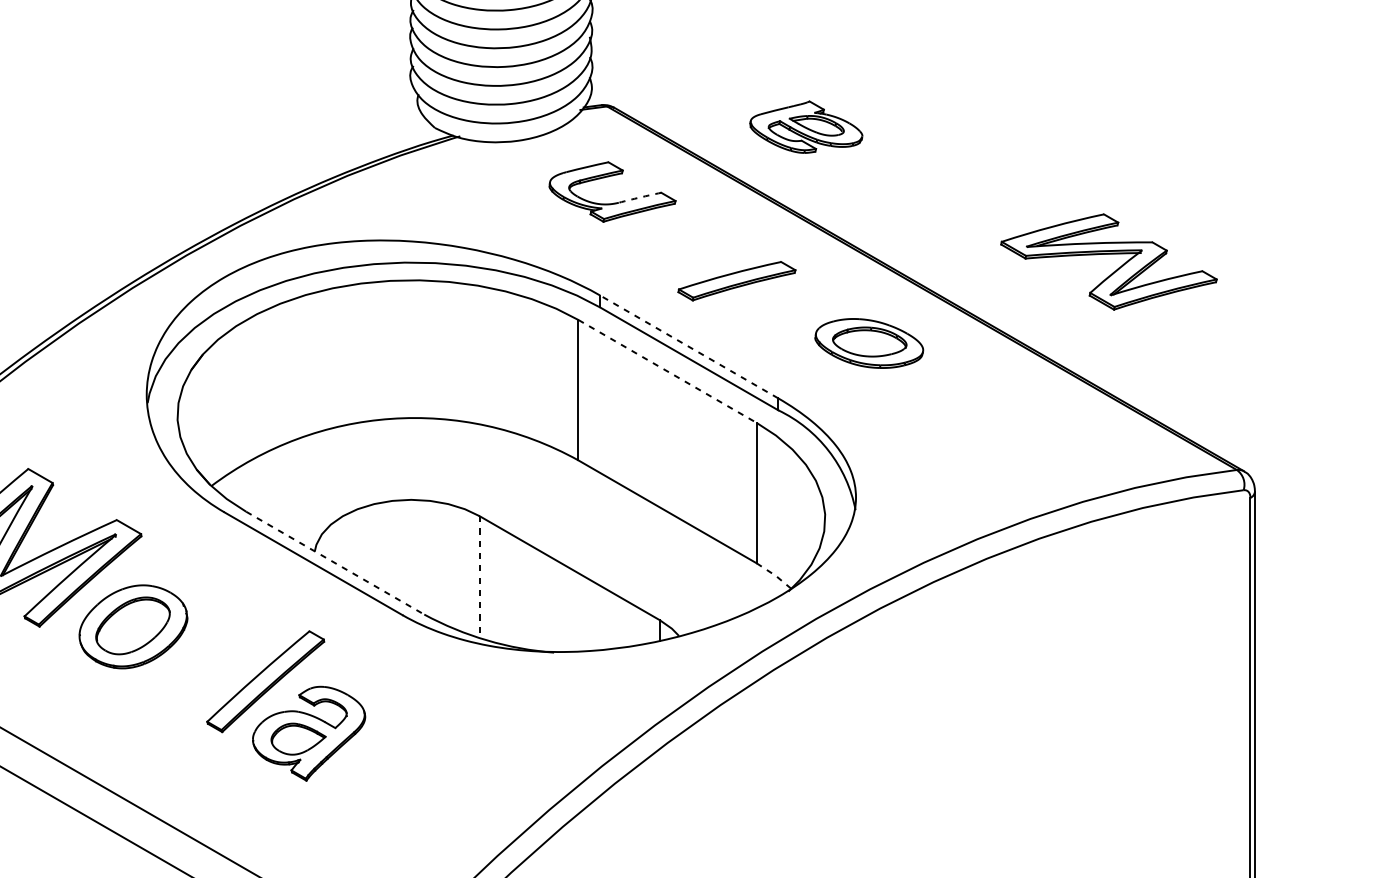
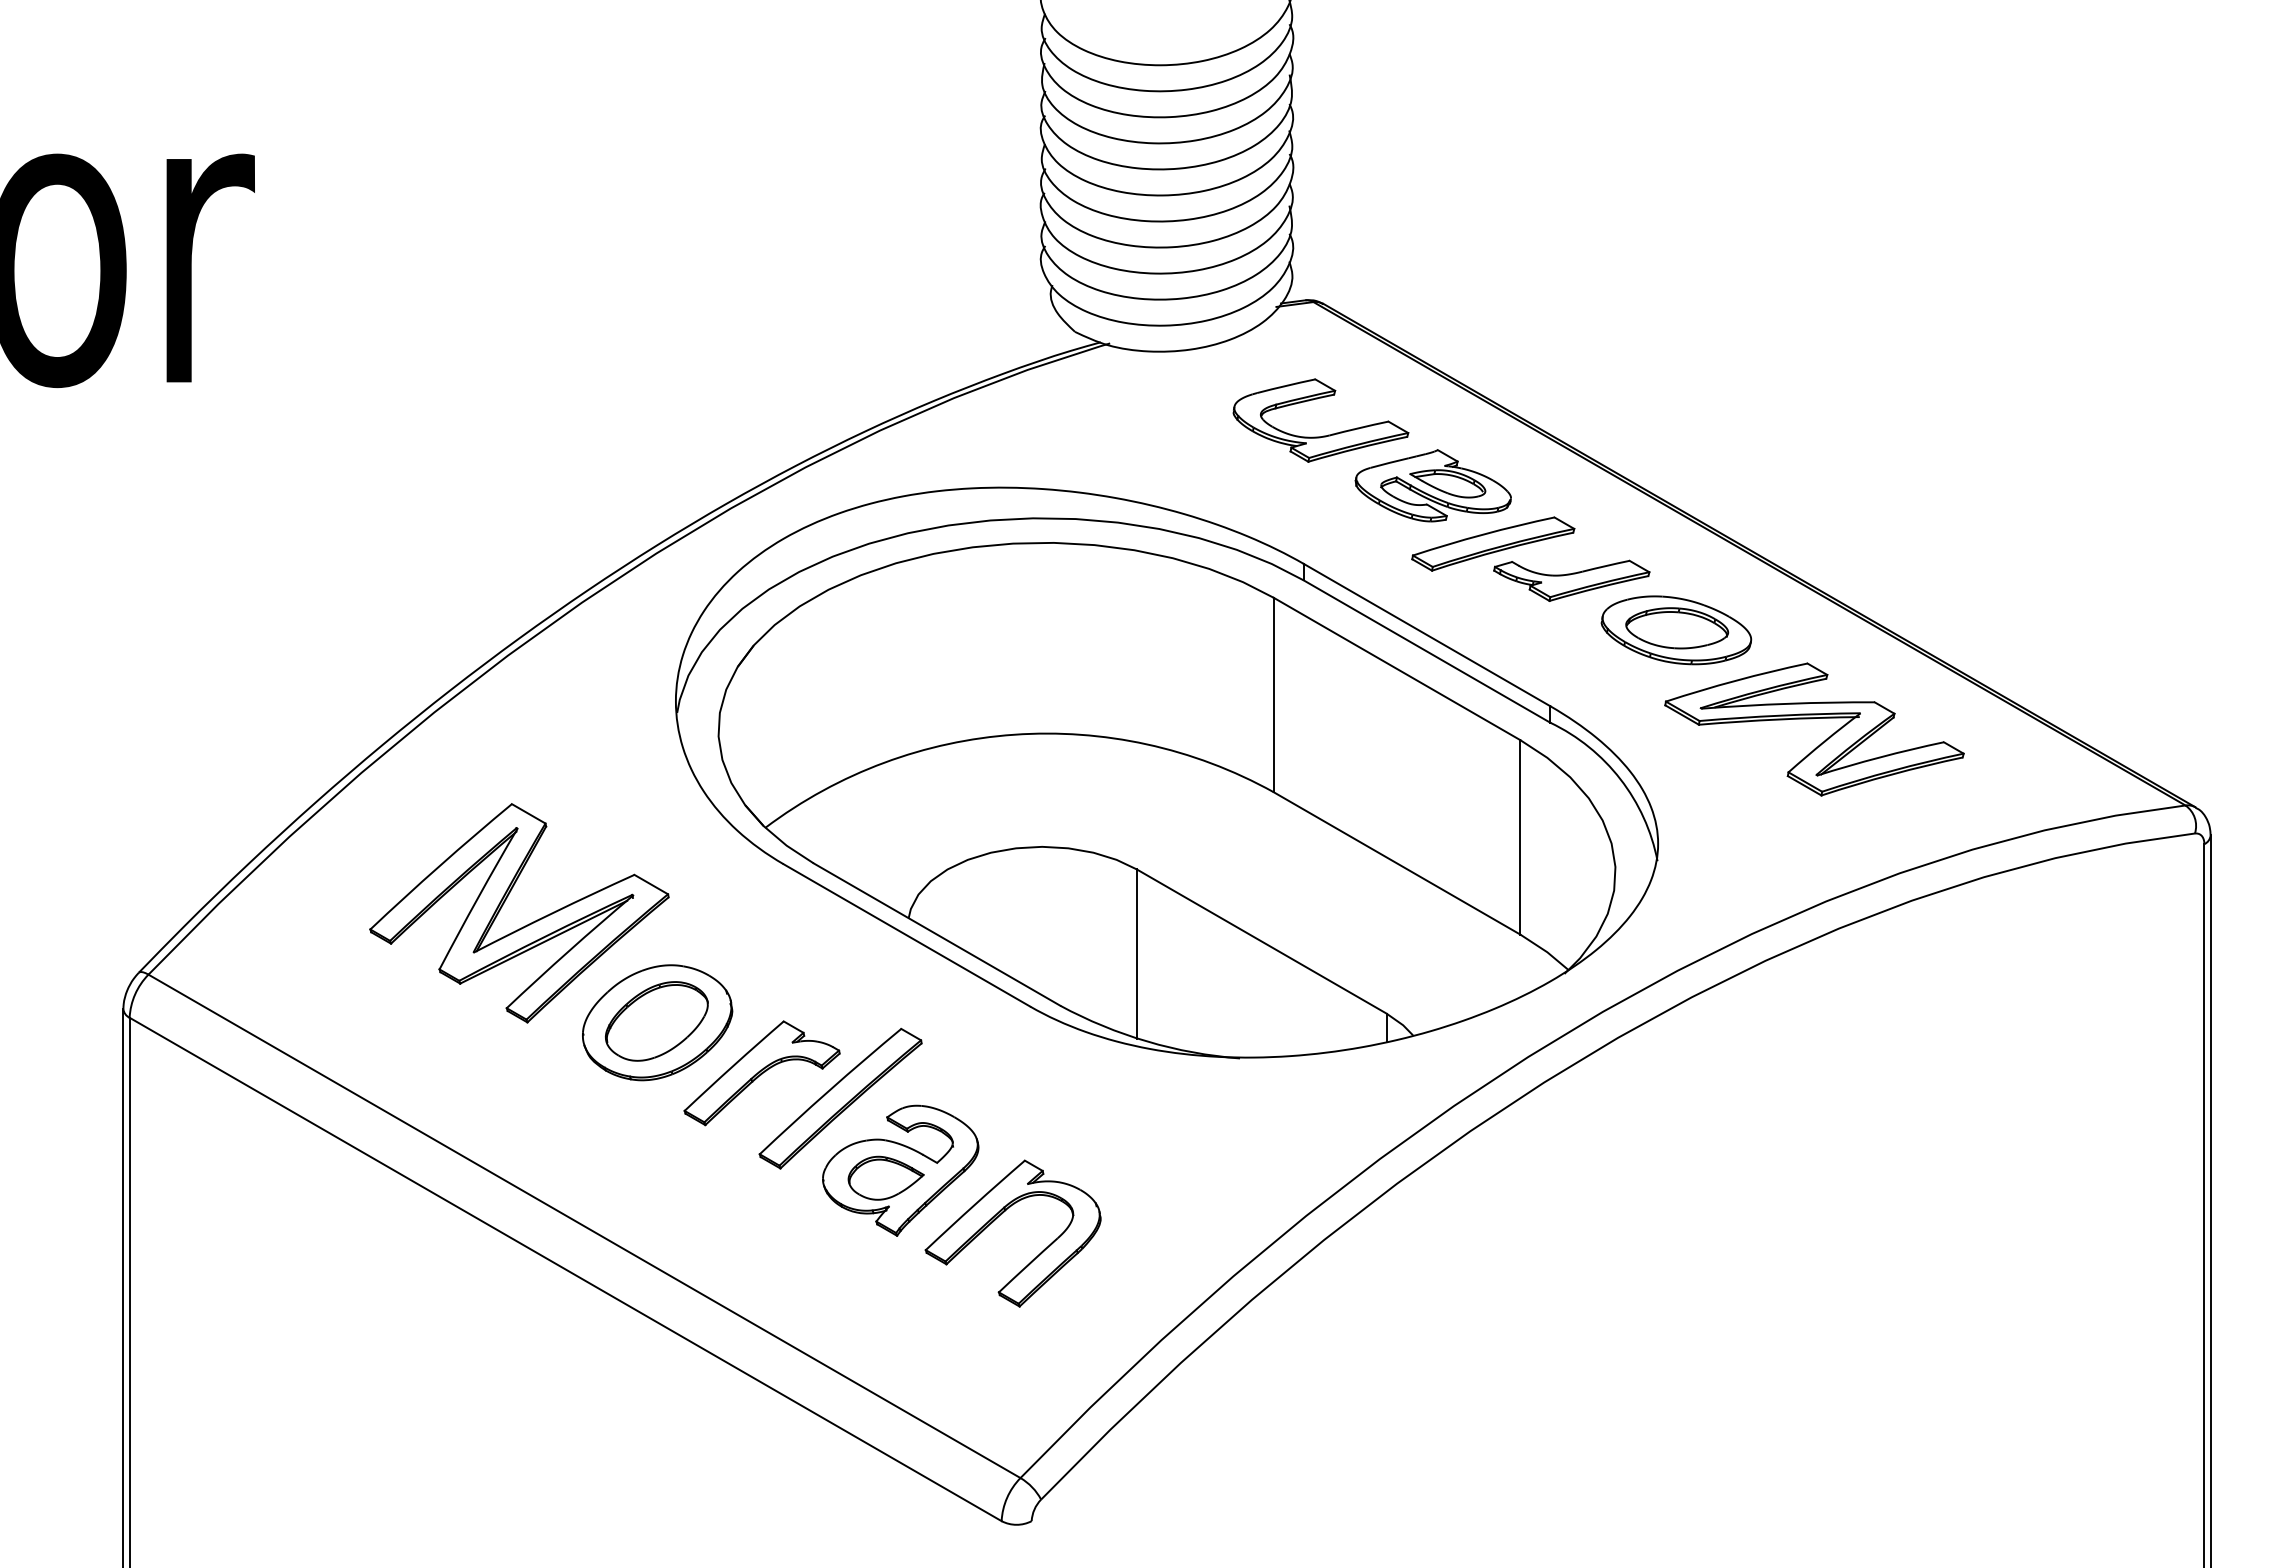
part: (805, 126) -> (1432, 485), moved
arc: (639, 197) -> (1358, 428), dashed -> solid
part: (1107, 254) -> (1812, 719), moved
part: (793, 307) -> (1571, 580), added
line: (688, 346) -> (1426, 634), dashed -> solid
line: (667, 371) -> (1397, 669), dashed -> solid
line: (335, 563) -> (937, 934), dashed -> solid
line: (774, 575) -> (1545, 951), dashed -> solid
line: (479, 577) -> (1136, 954), dashed -> solid
part: (208, 663) -> (761, 1073), added
part: (378, 768) -> (997, 1218), added

